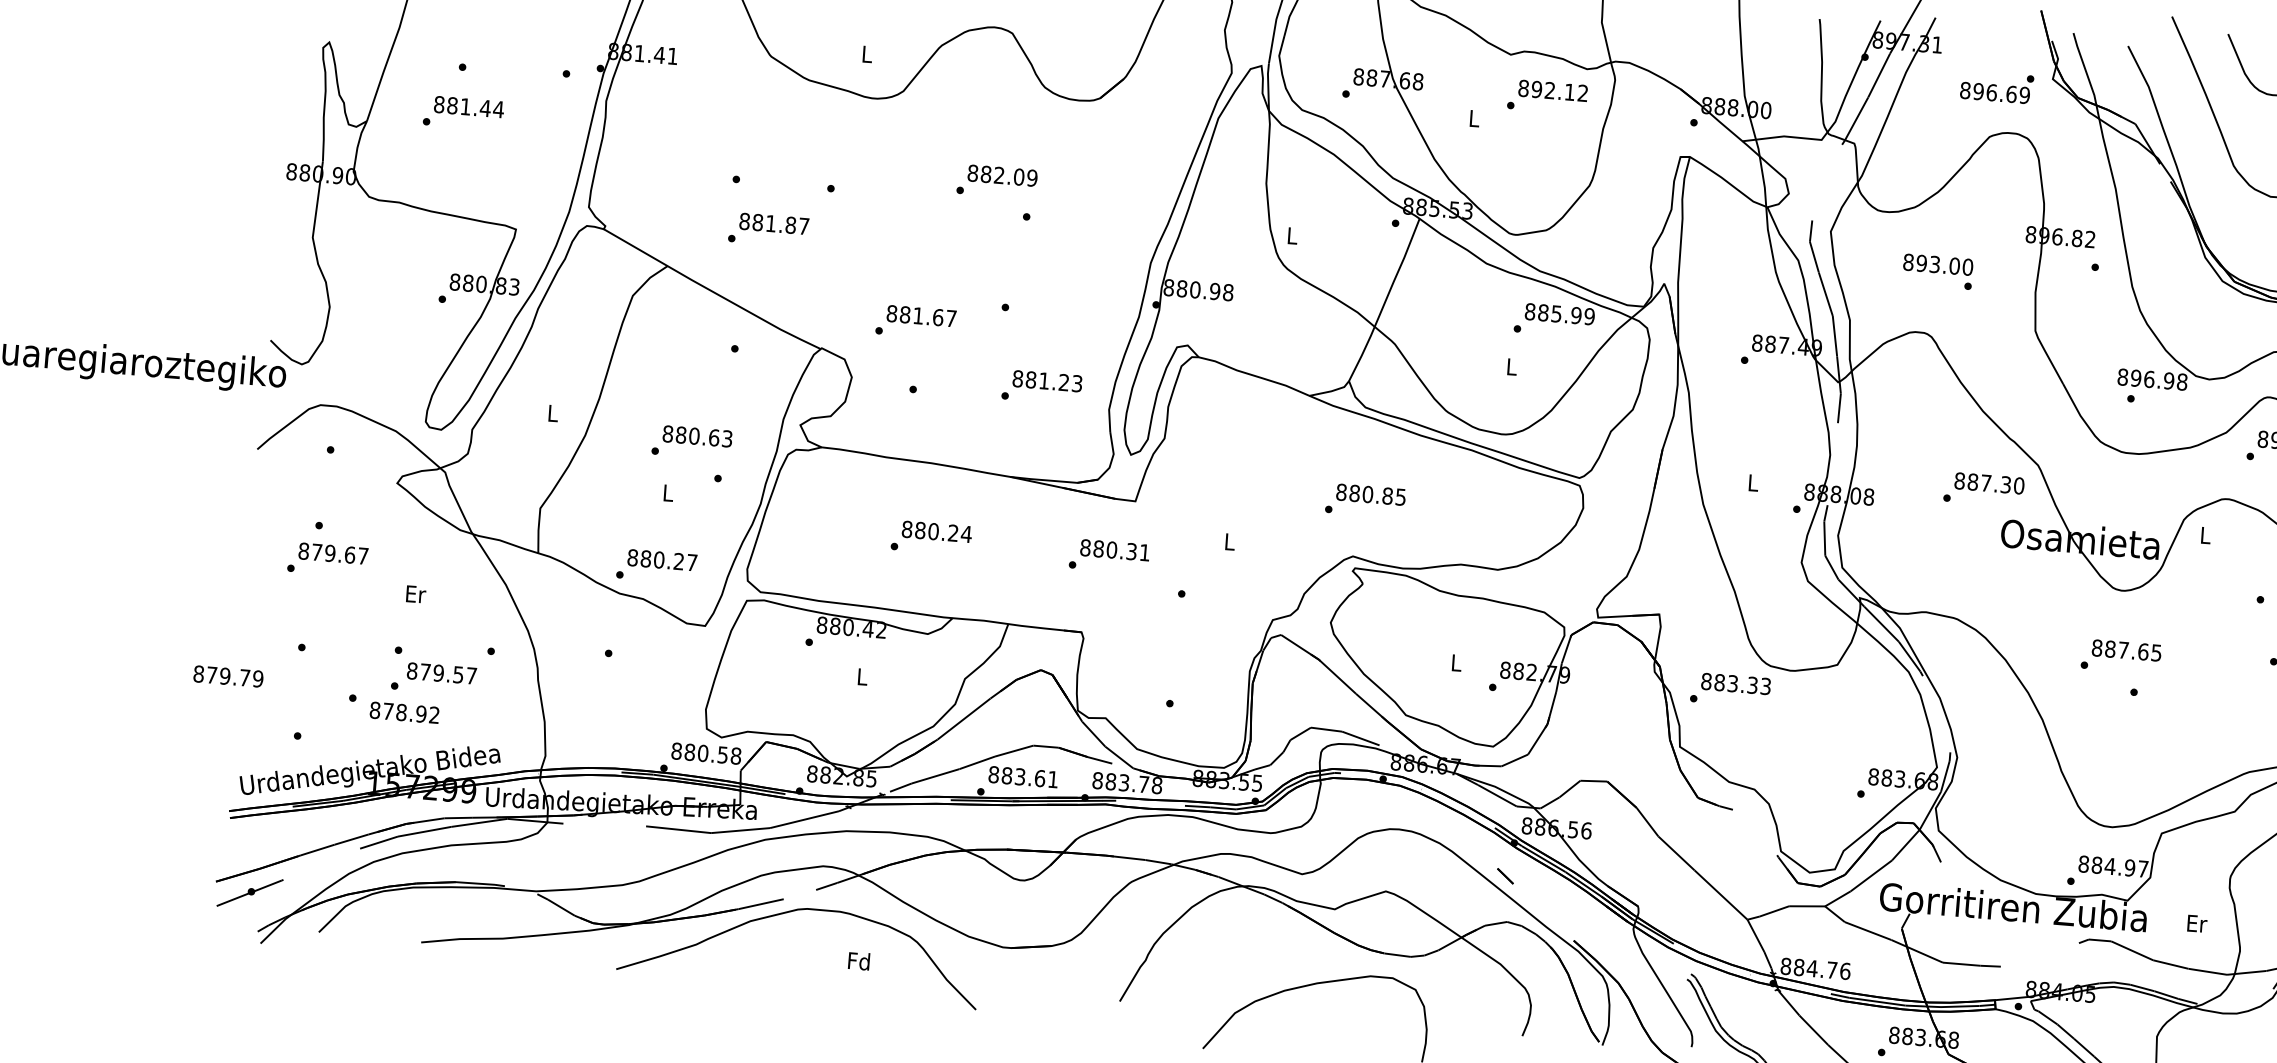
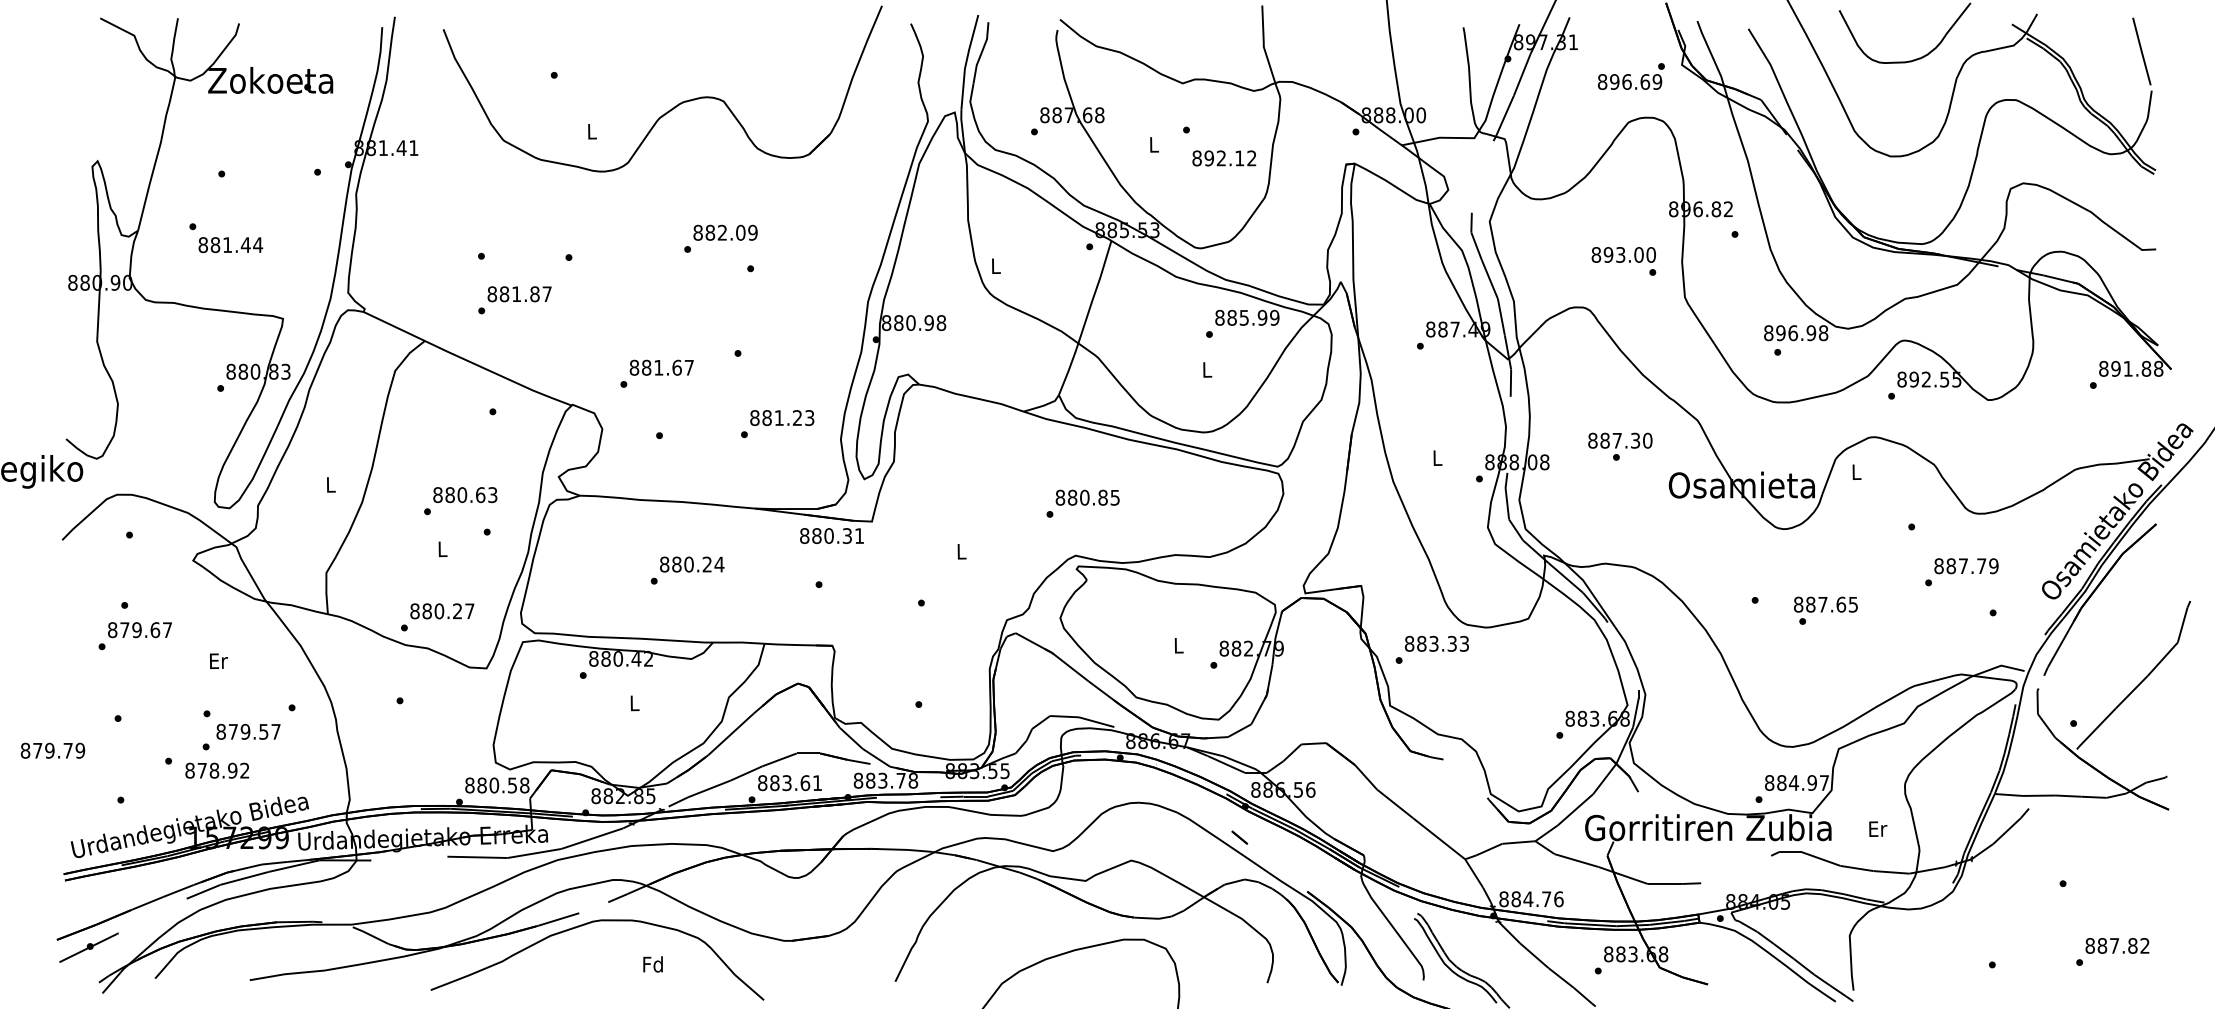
text: (1553, 91) -> (1224, 158), moved
text: (468, 107) -> (230, 245), moved
text: (1937, 271) -> (1623, 261), moved
text: (1989, 483) -> (1620, 440), moved
text: (1114, 549) -> (831, 535), moved
text: (2126, 650) -> (1825, 604), moved

